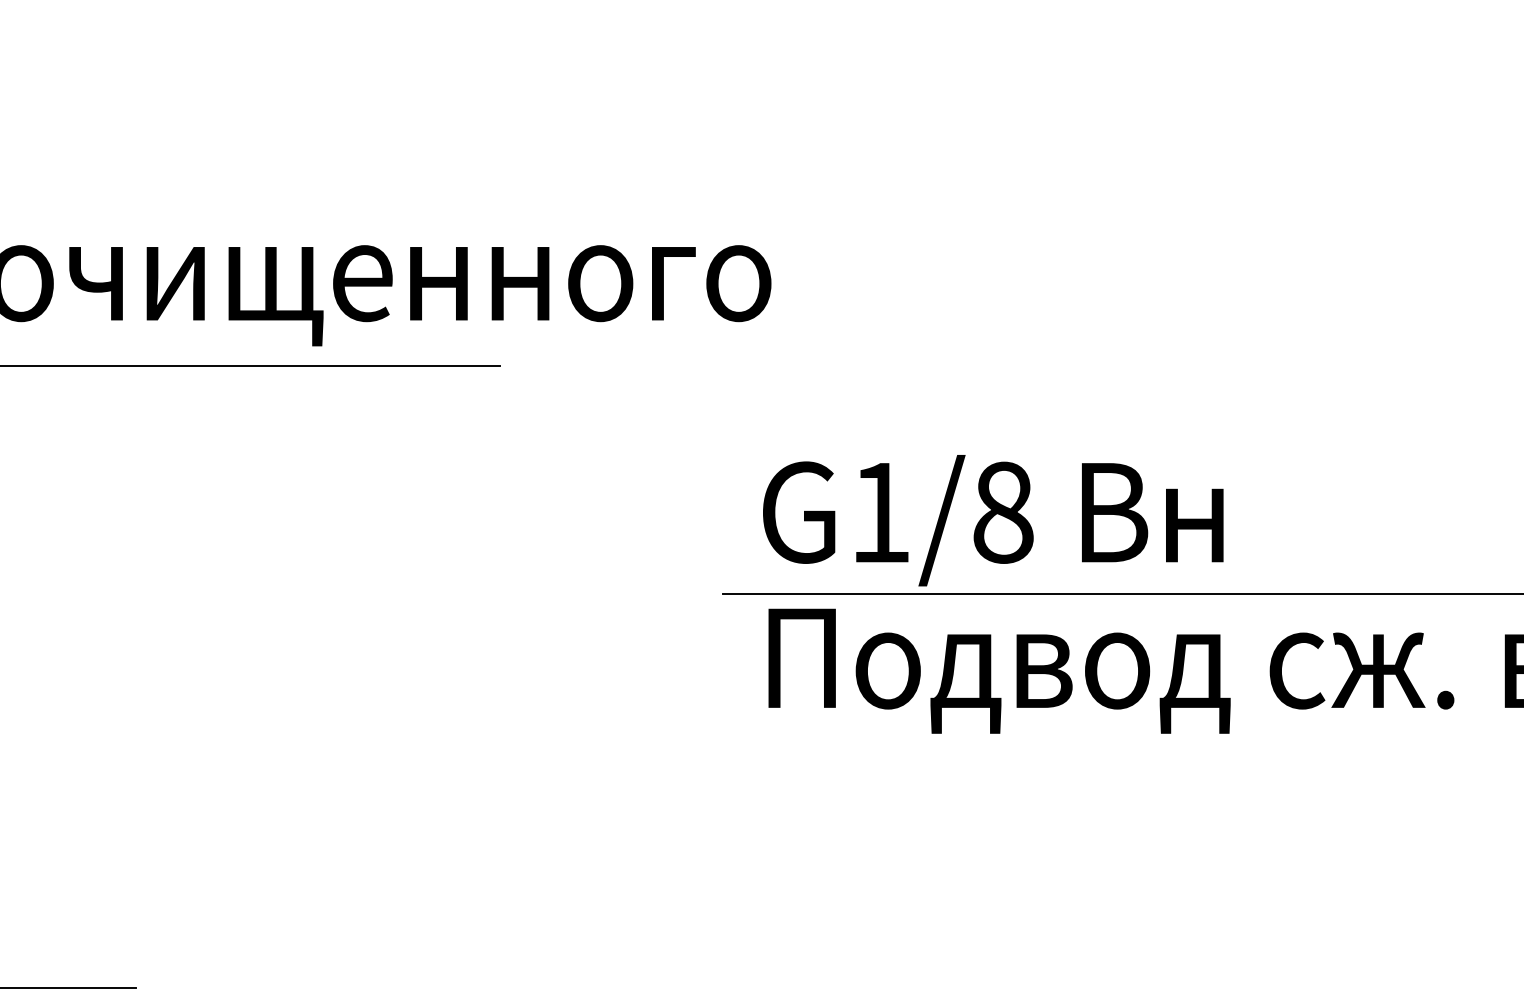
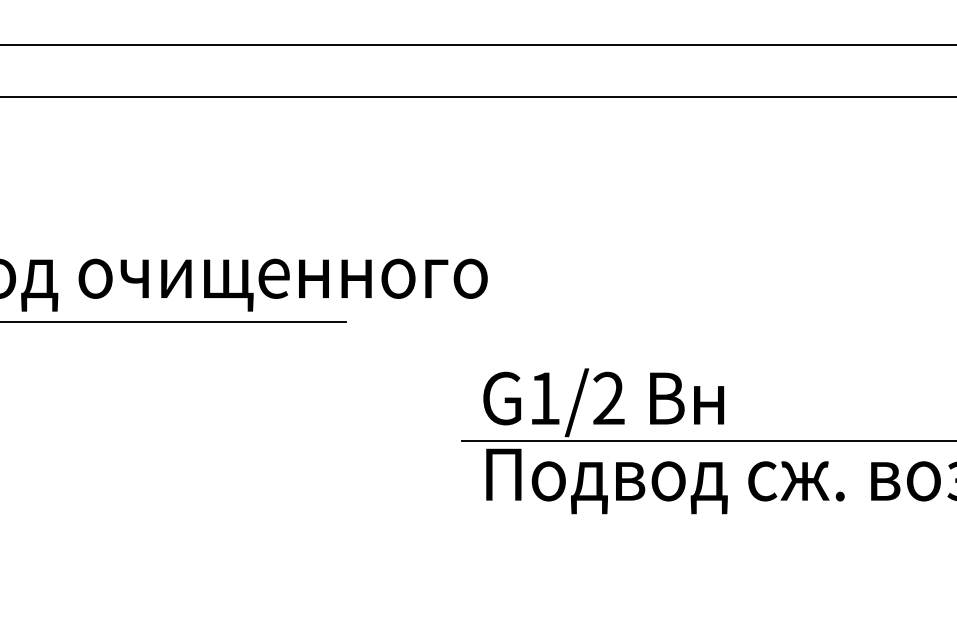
text: (1002, 512) -> (608, 398), G1/8 -> G1/2

